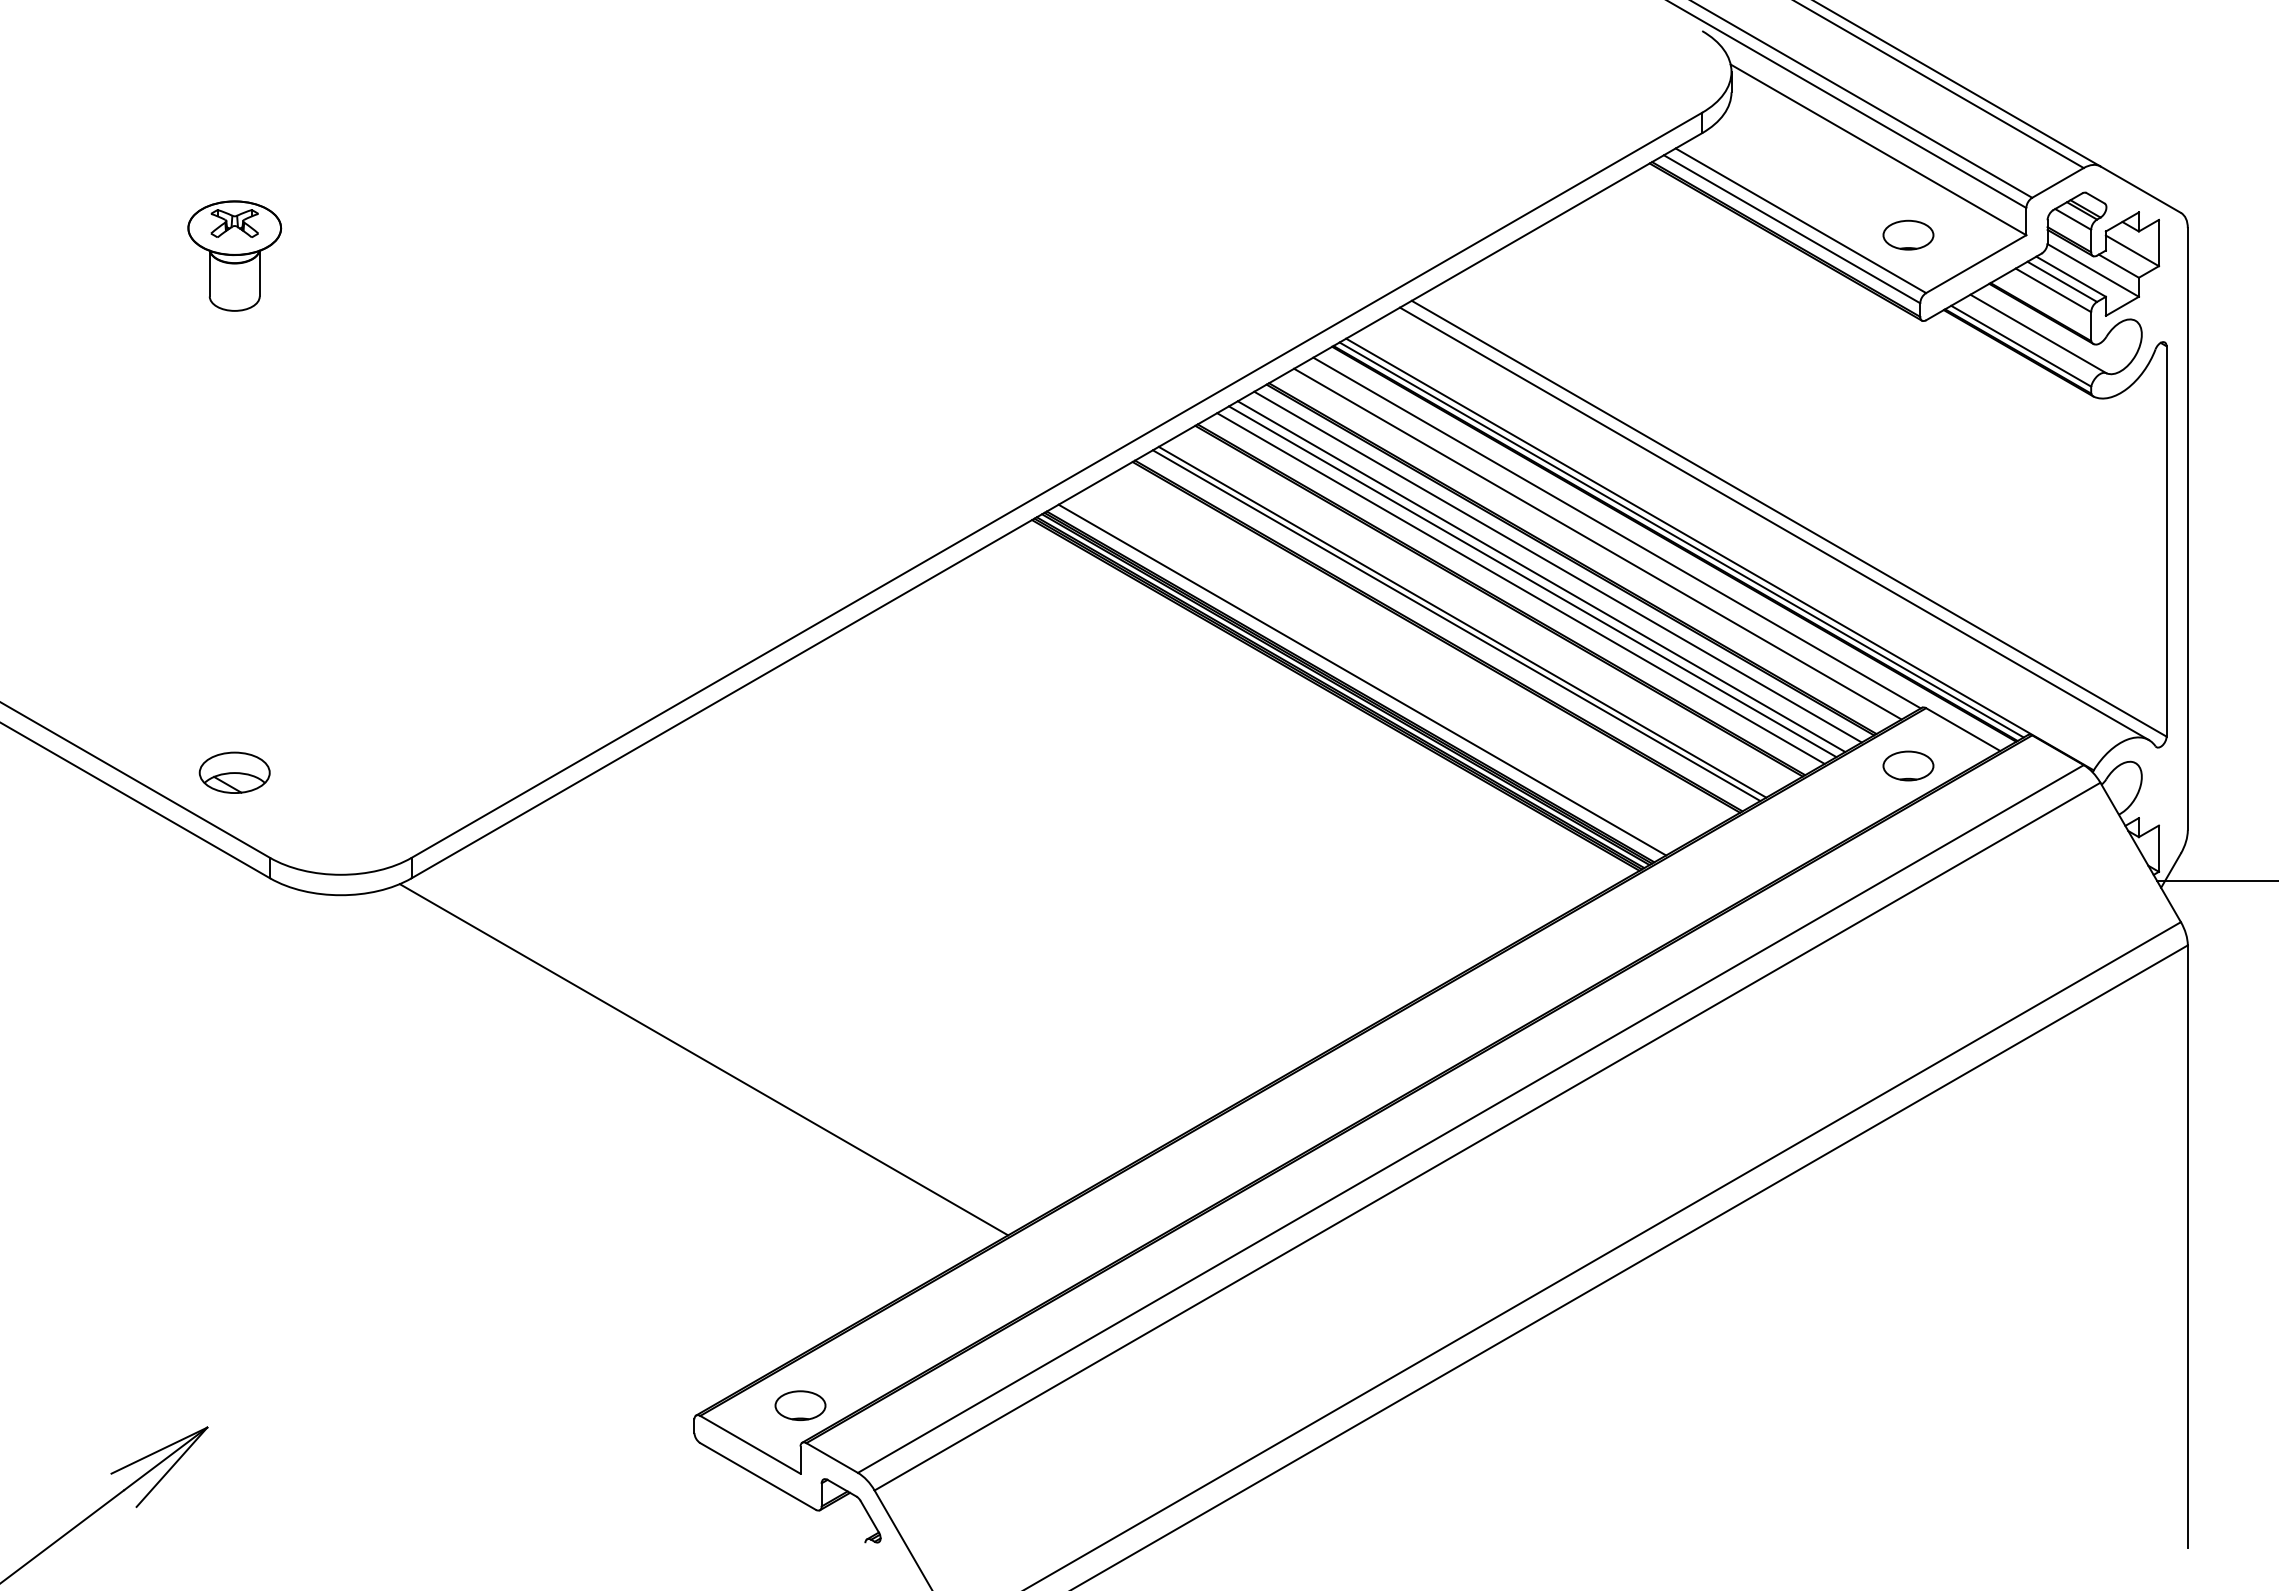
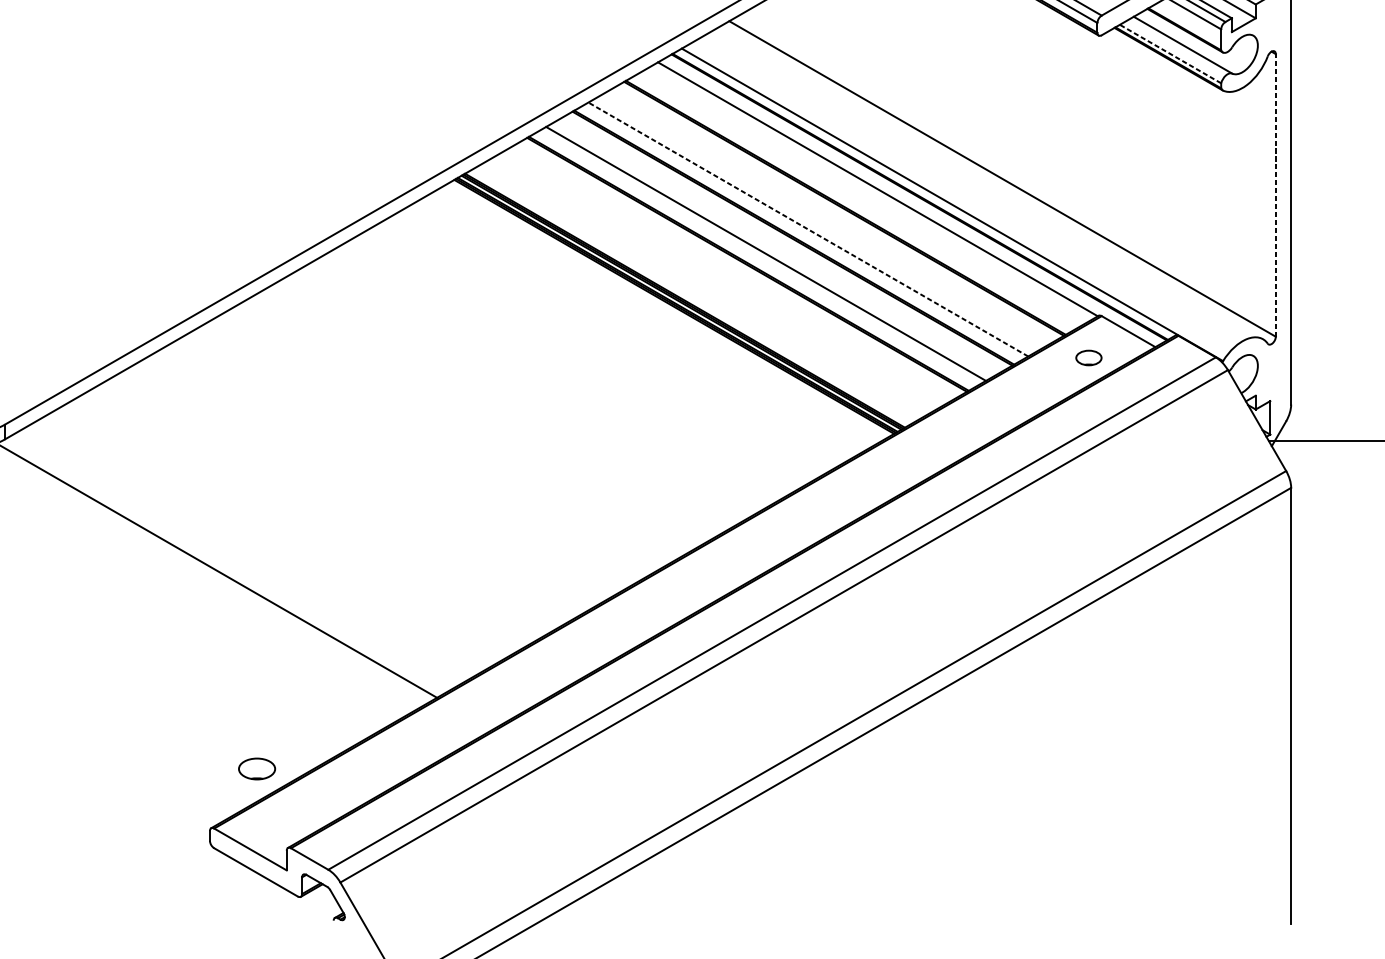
line: (2021, 346) -> (1170, 54), solid -> dashed
line: (1773, 523) -> (991, 182), removed
line: (1681, 539) -> (924, 194), removed
line: (2166, 540) -> (1275, 194), solid -> dashed
line: (1597, 543) -> (863, 196), removed
line: (1557, 566) -> (834, 213), removed
line: (1541, 576) -> (823, 220), removed
line: (1532, 581) -> (816, 224), removed
line: (1520, 588) -> (808, 229), solid -> dashed
line: (1456, 625) -> (761, 256), removed
line: (1362, 679) -> (693, 295), removed
part: (1908, 765) -> (1088, 357), size x0.7
part: (800, 1405) -> (257, 768), moved

